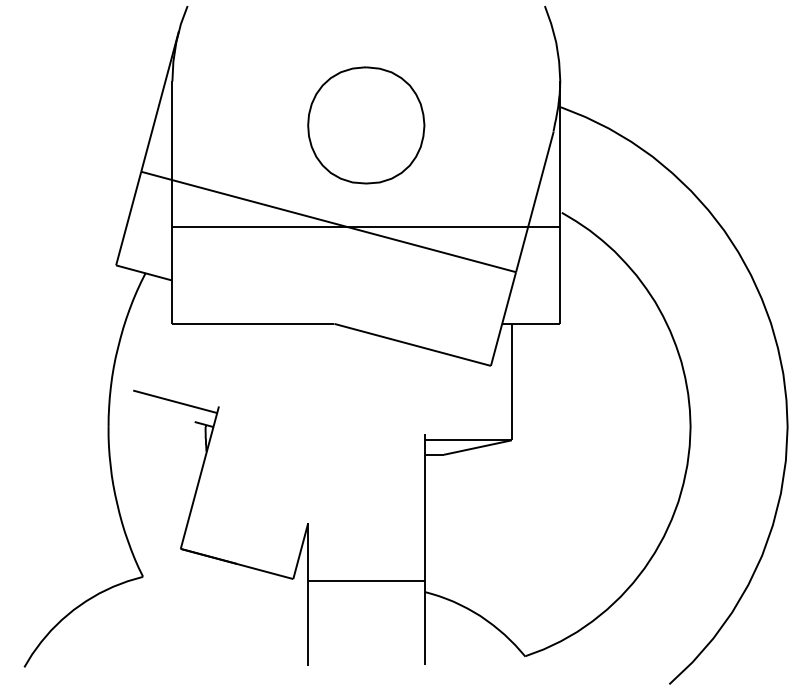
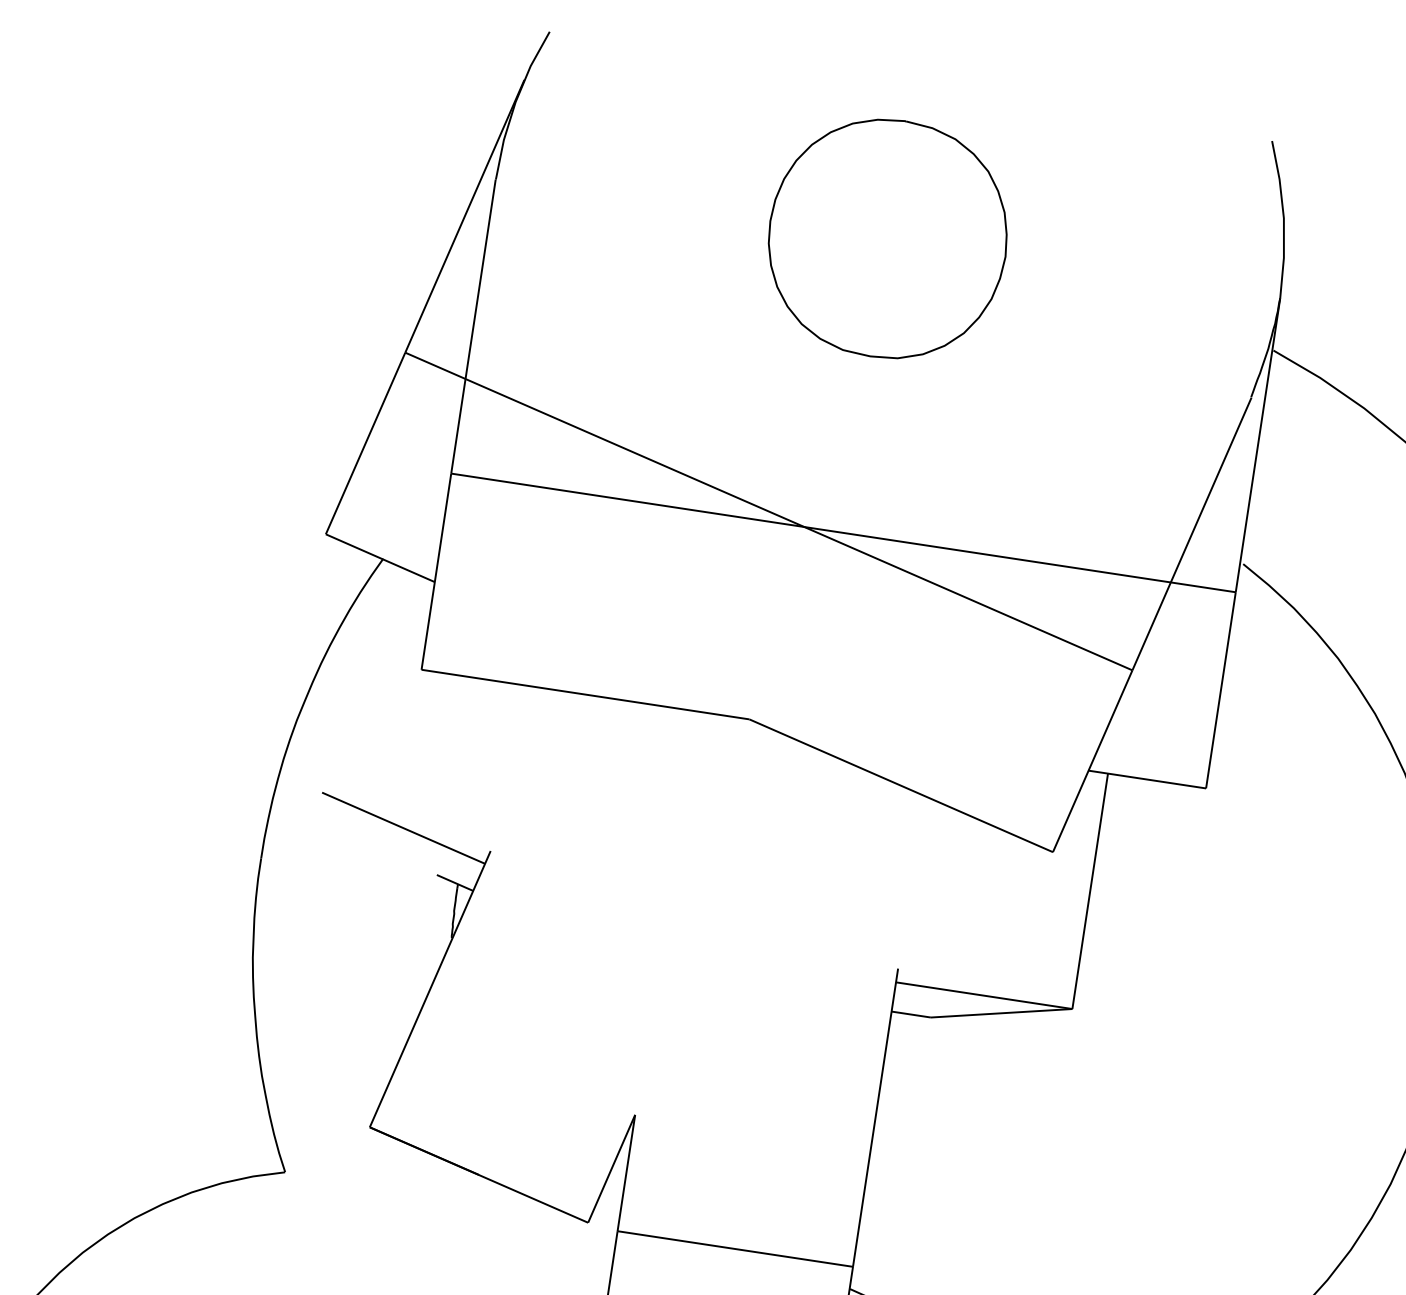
part: (366, 125) -> (888, 239), moved

